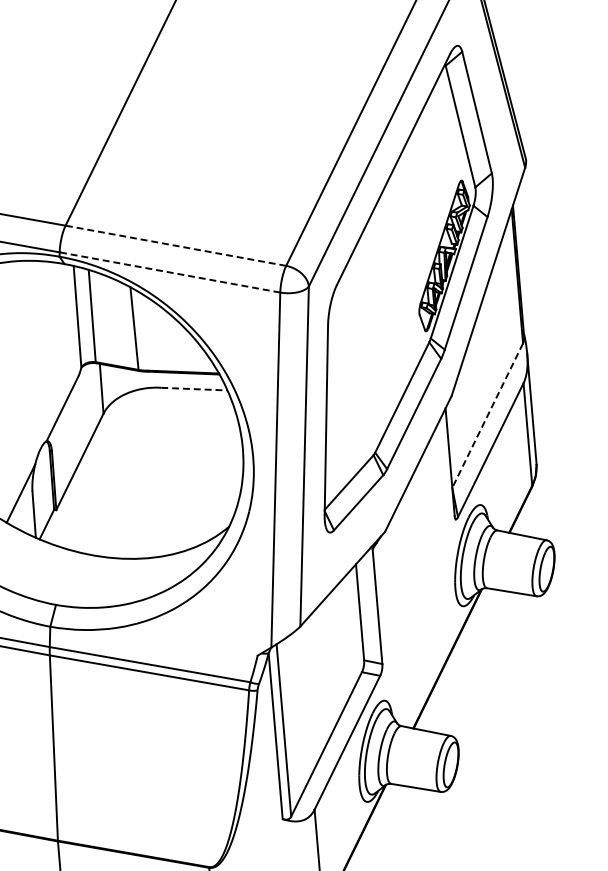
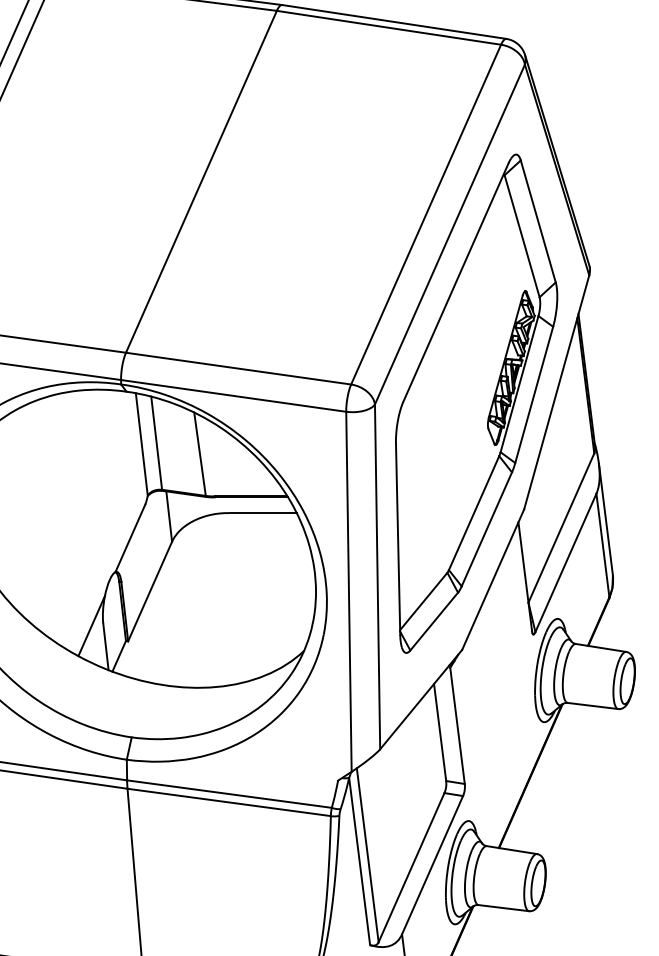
line: (175, 245) -> (238, 368), dashed -> solid
line: (169, 272) -> (233, 395), dashed -> solid
line: (194, 389) -> (263, 513), dashed -> solid
line: (487, 416) -> (561, 528), dashed -> solid

